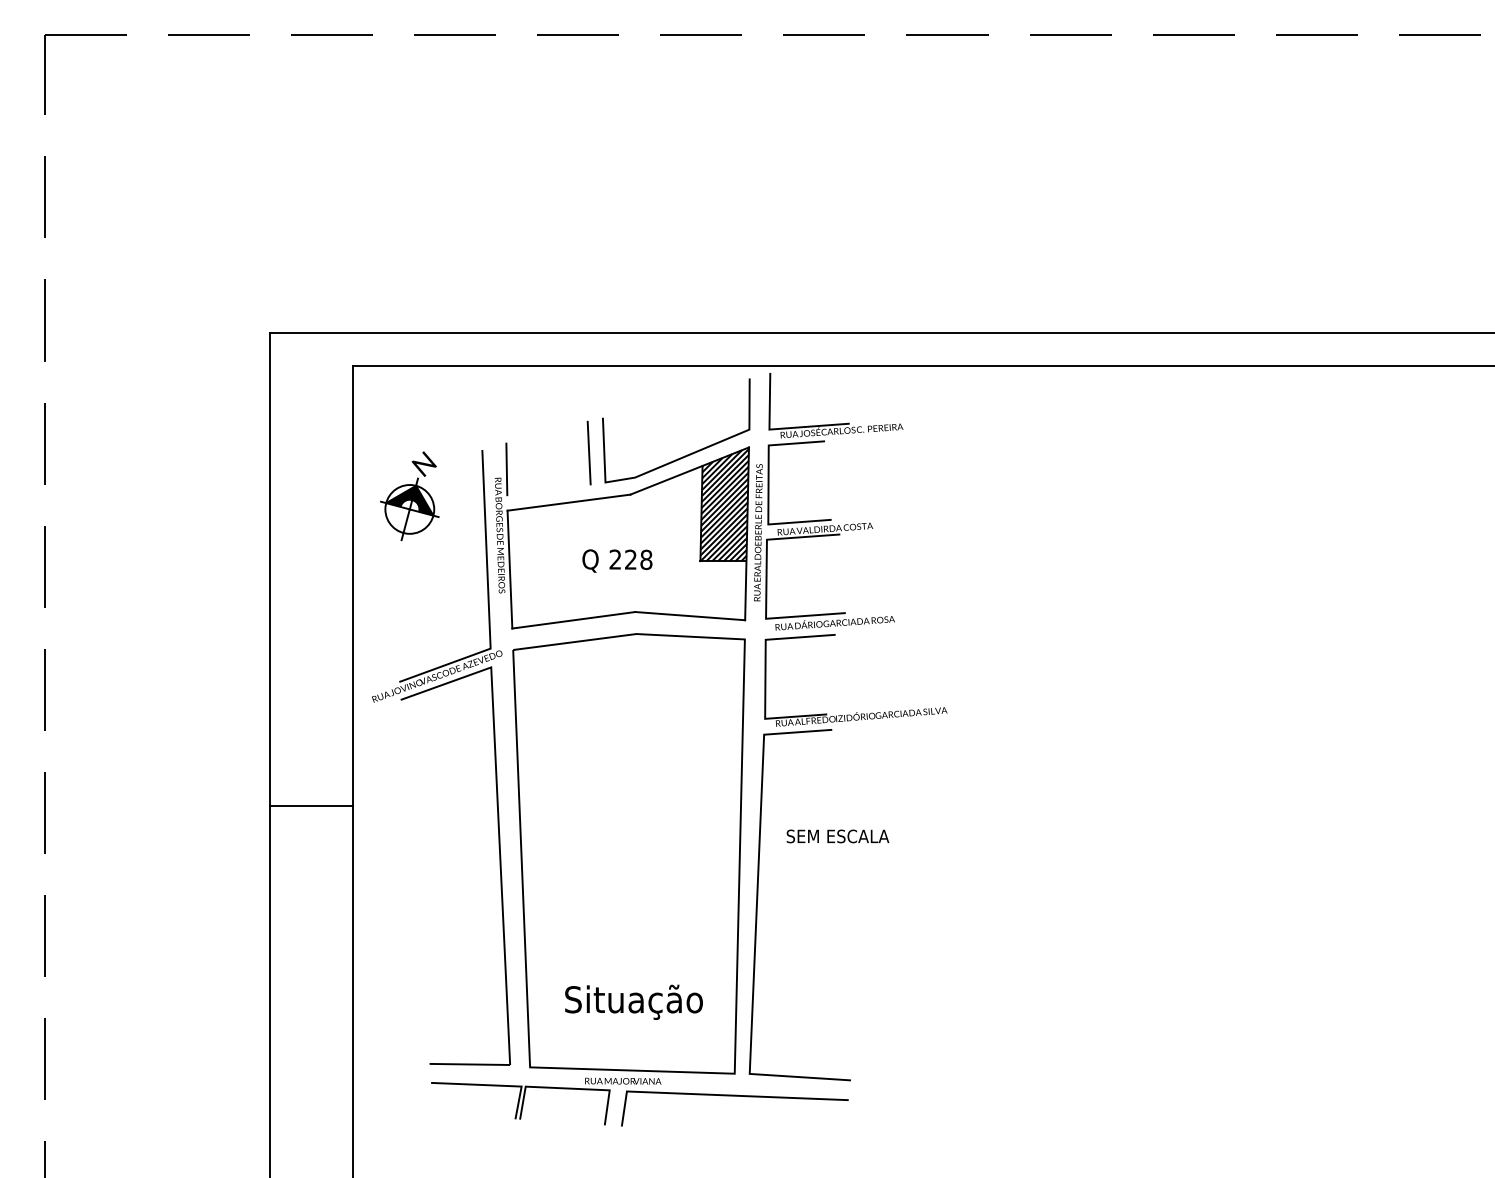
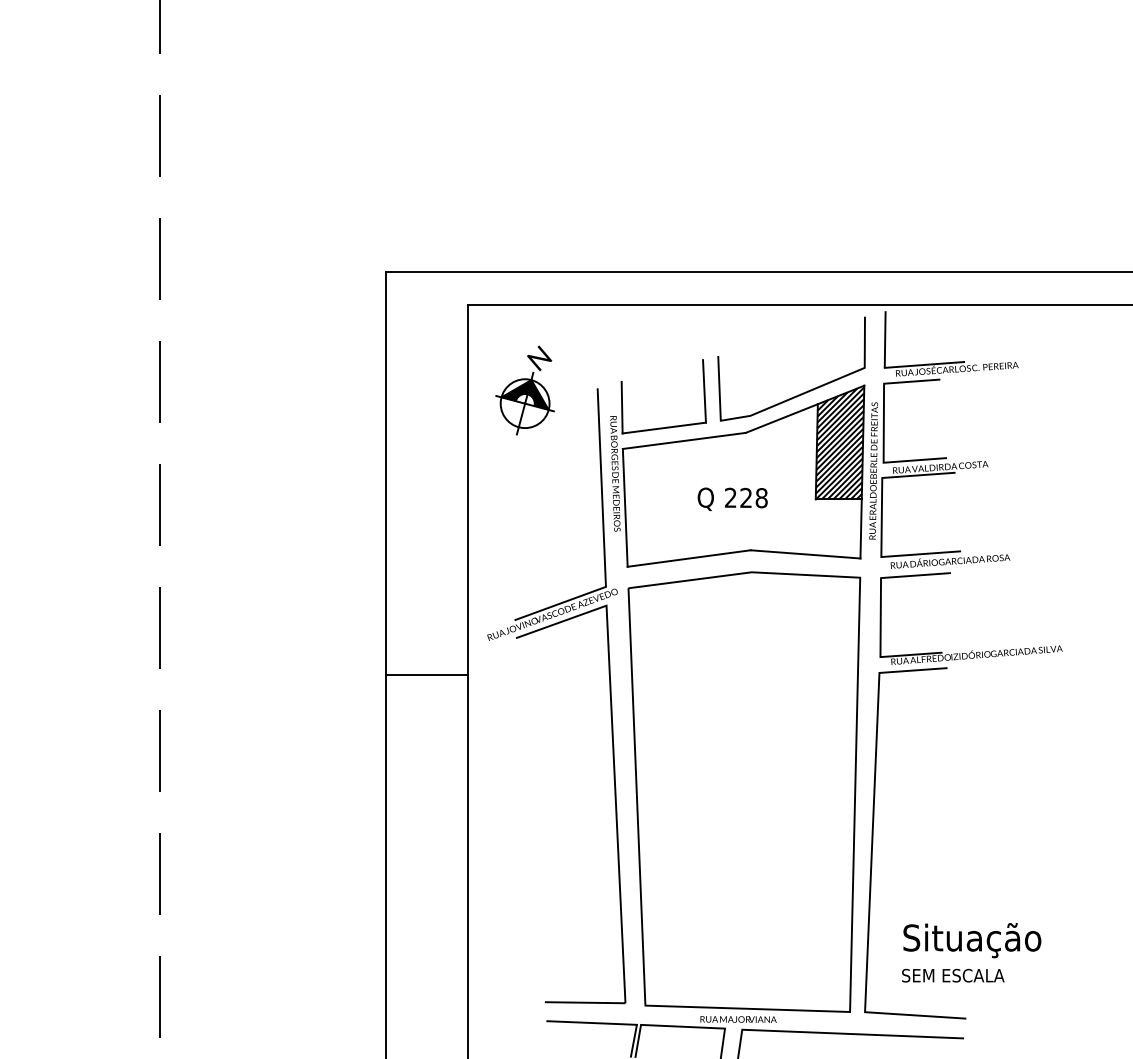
line: (548, 489) -> (663, 427), added
part: (409, 496) -> (524, 390), moved
line: (311, 806) -> (426, 675), moved
text: (837, 836) -> (952, 975), moved
text: (633, 1001) -> (971, 939), moved

